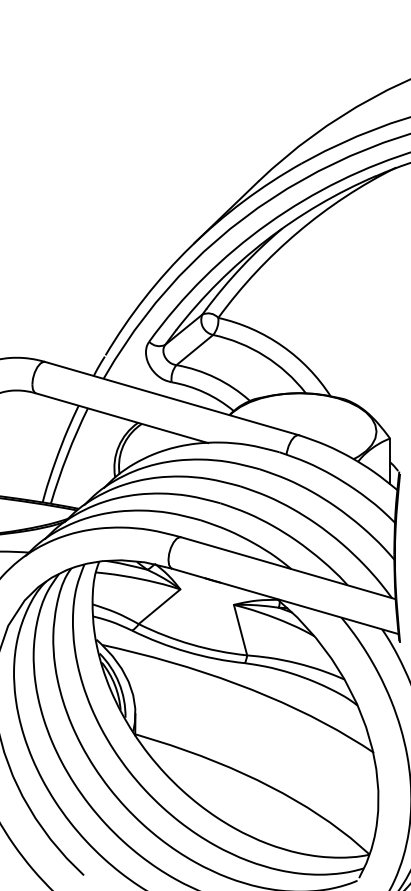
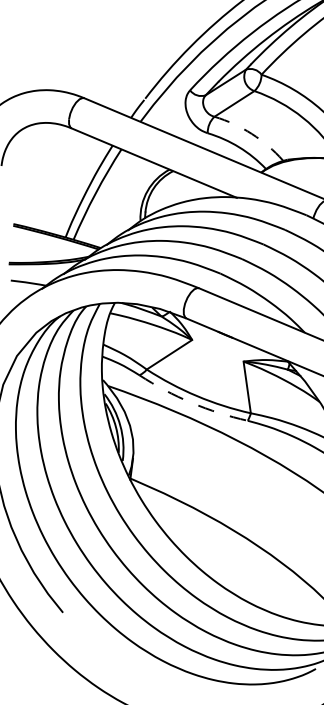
arc: (215, 377) -> (251, 133), solid -> dashed
arc: (187, 651) -> (192, 402), solid -> dashed

